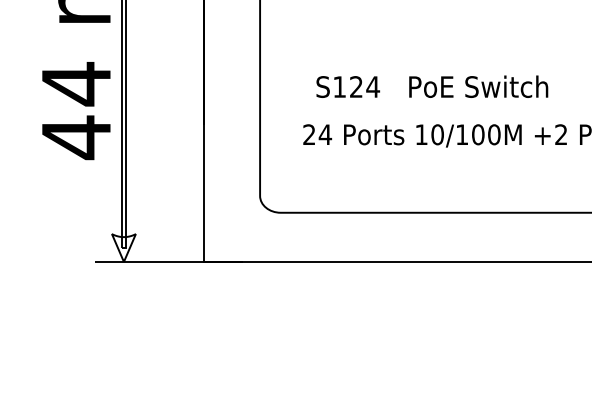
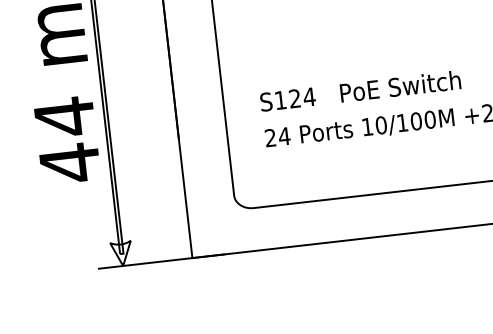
text: (432, 86) -> (360, 90), moved

